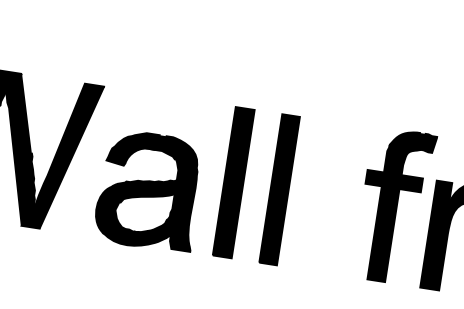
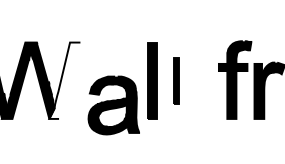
fill: (62, 155) -> (64, 80), removed
part: (280, 189) -> (176, 80), size x0.6
part: (148, 190) -> (113, 105), moved

